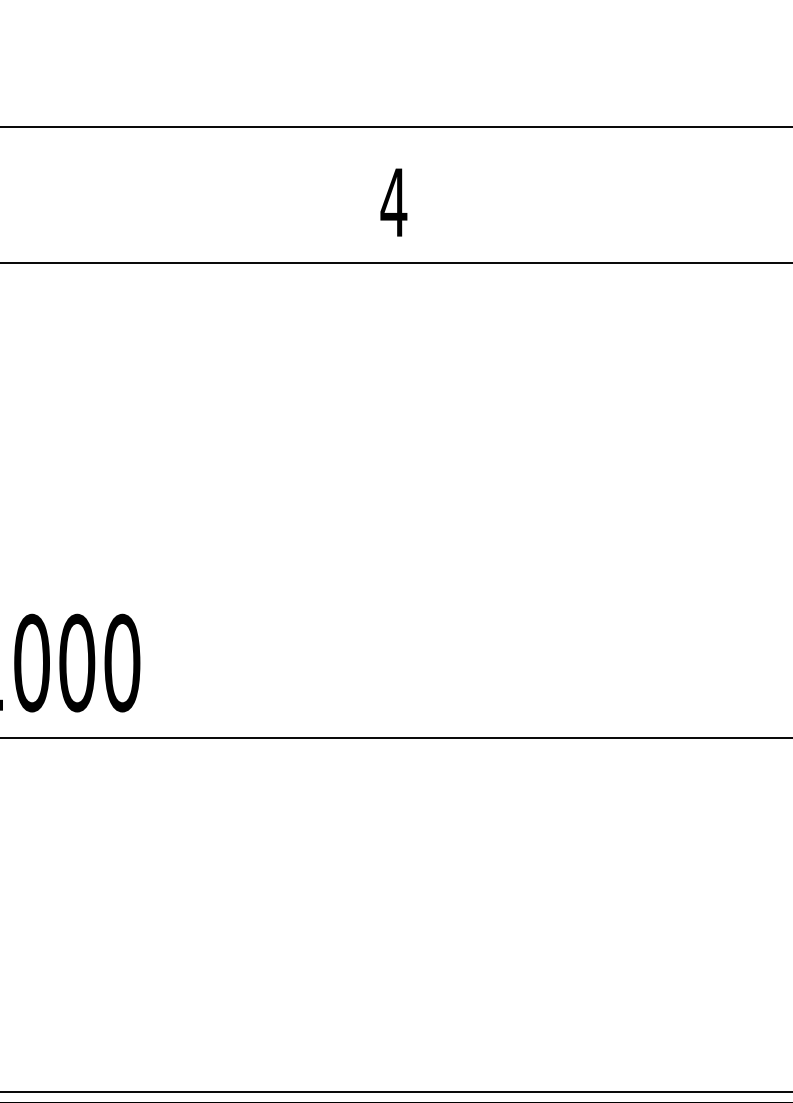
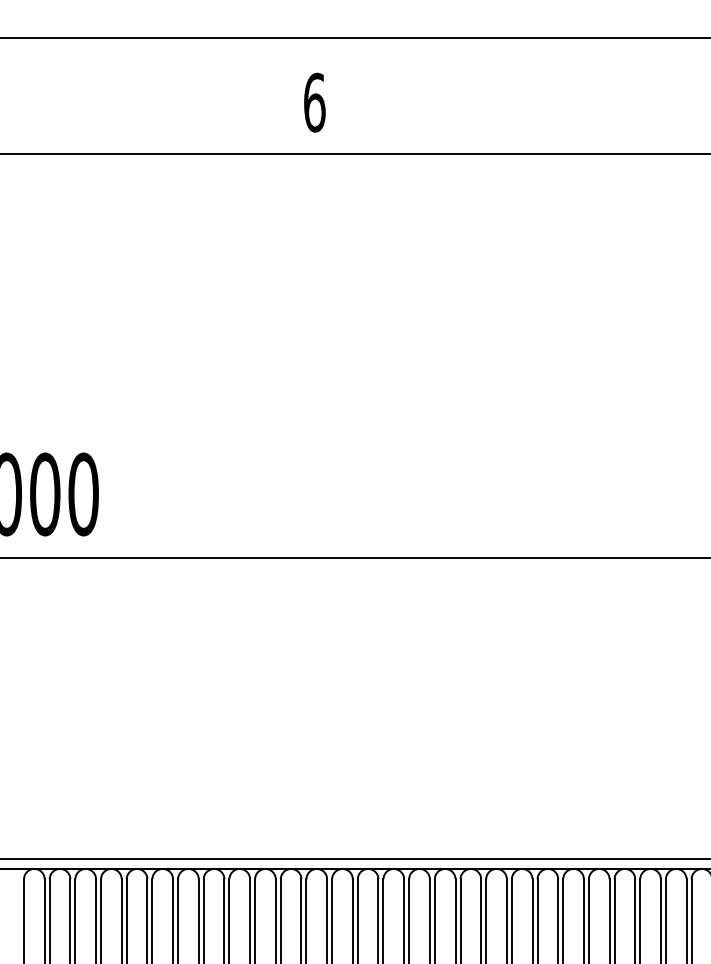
text: (393, 202) -> (314, 102), 4 -> 6

